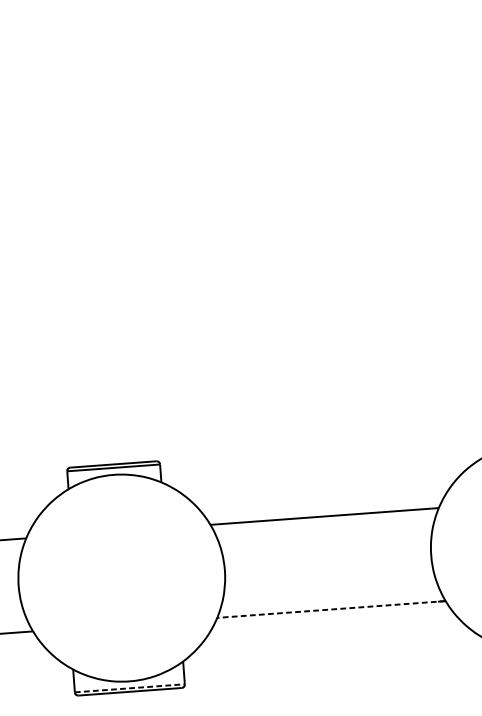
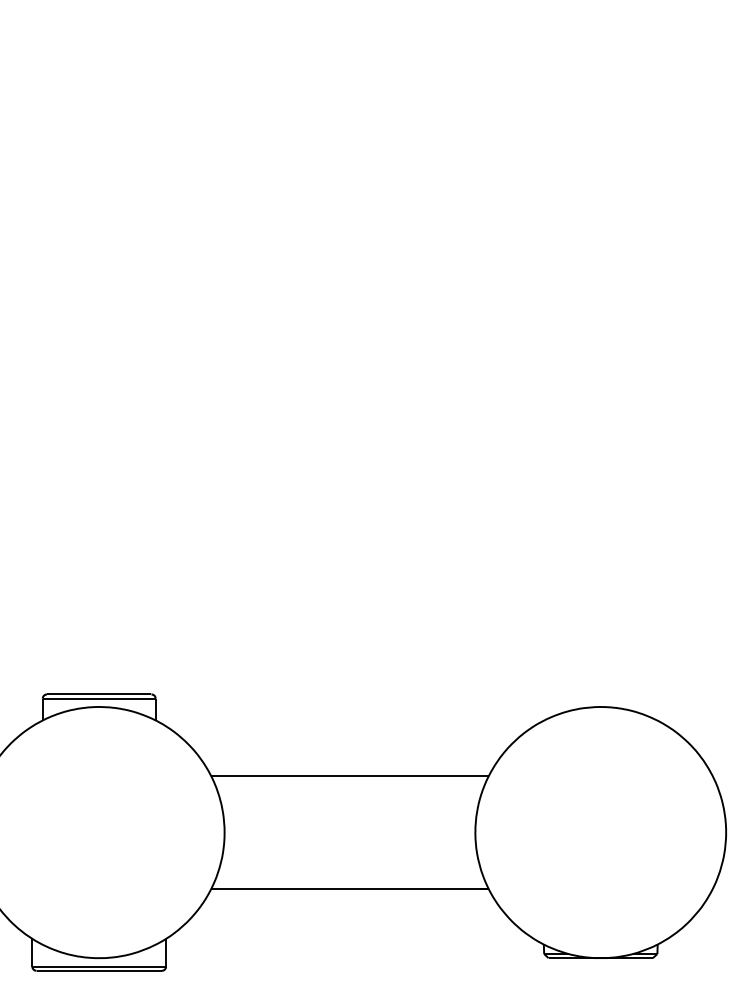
line: (331, 609) -> (350, 889), dashed -> solid
line: (130, 688) -> (99, 966), dashed -> solid

